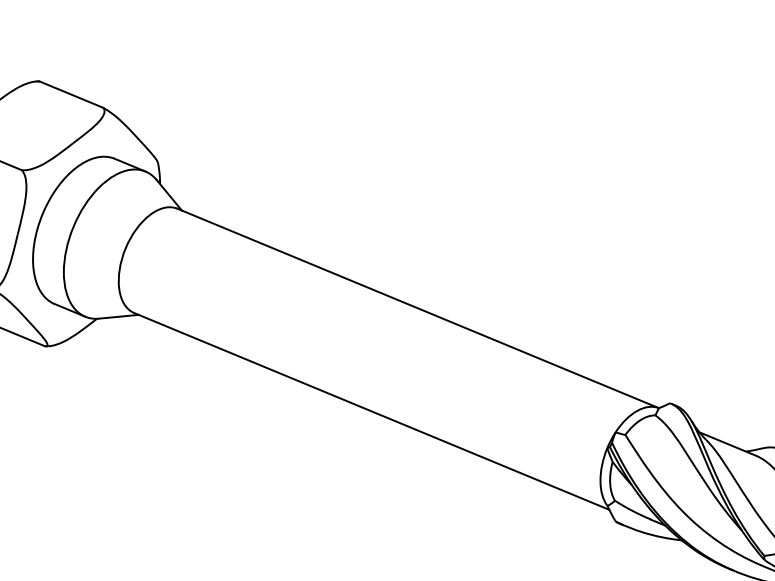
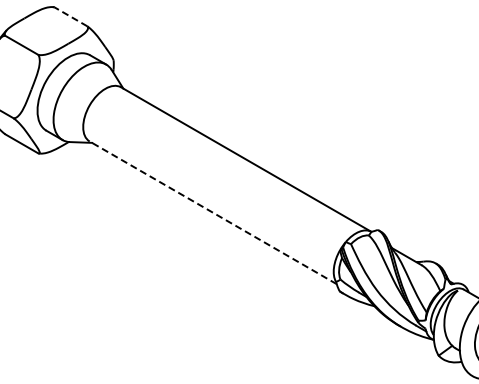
line: (72, 93) -> (71, 16), solid -> dashed
line: (372, 410) -> (213, 212), solid -> dashed

